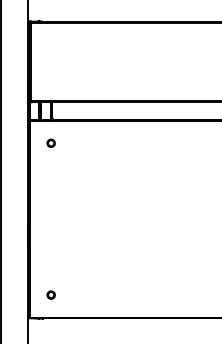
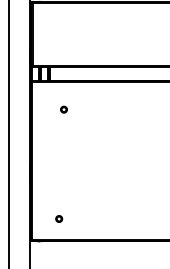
part: (50, 142) -> (63, 109), moved
part: (50, 294) -> (58, 218), moved

